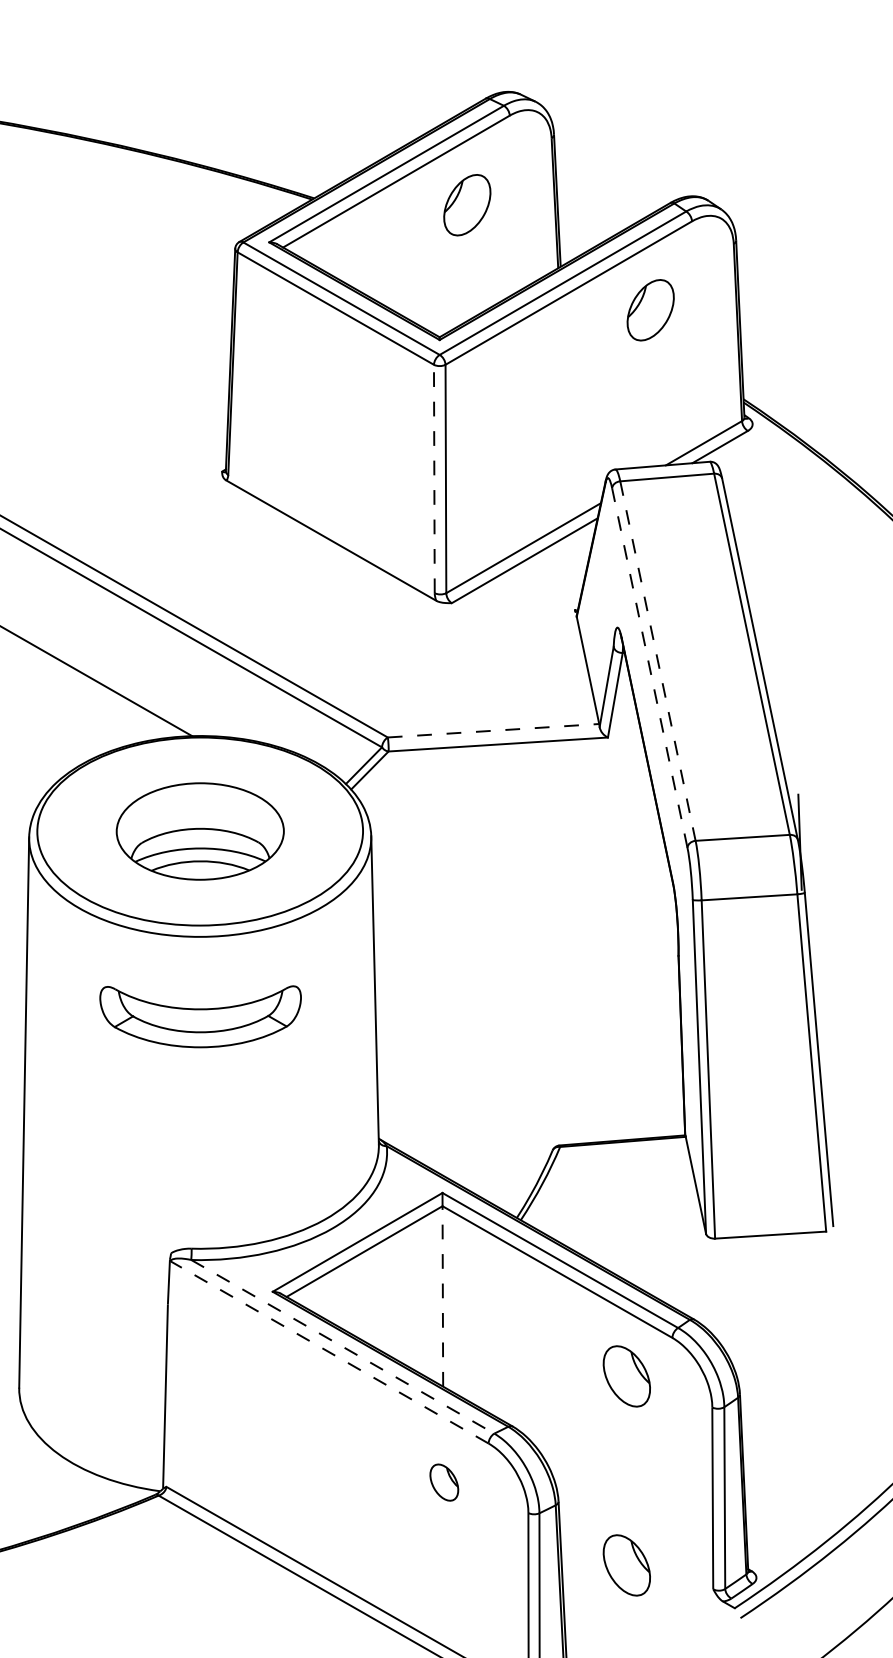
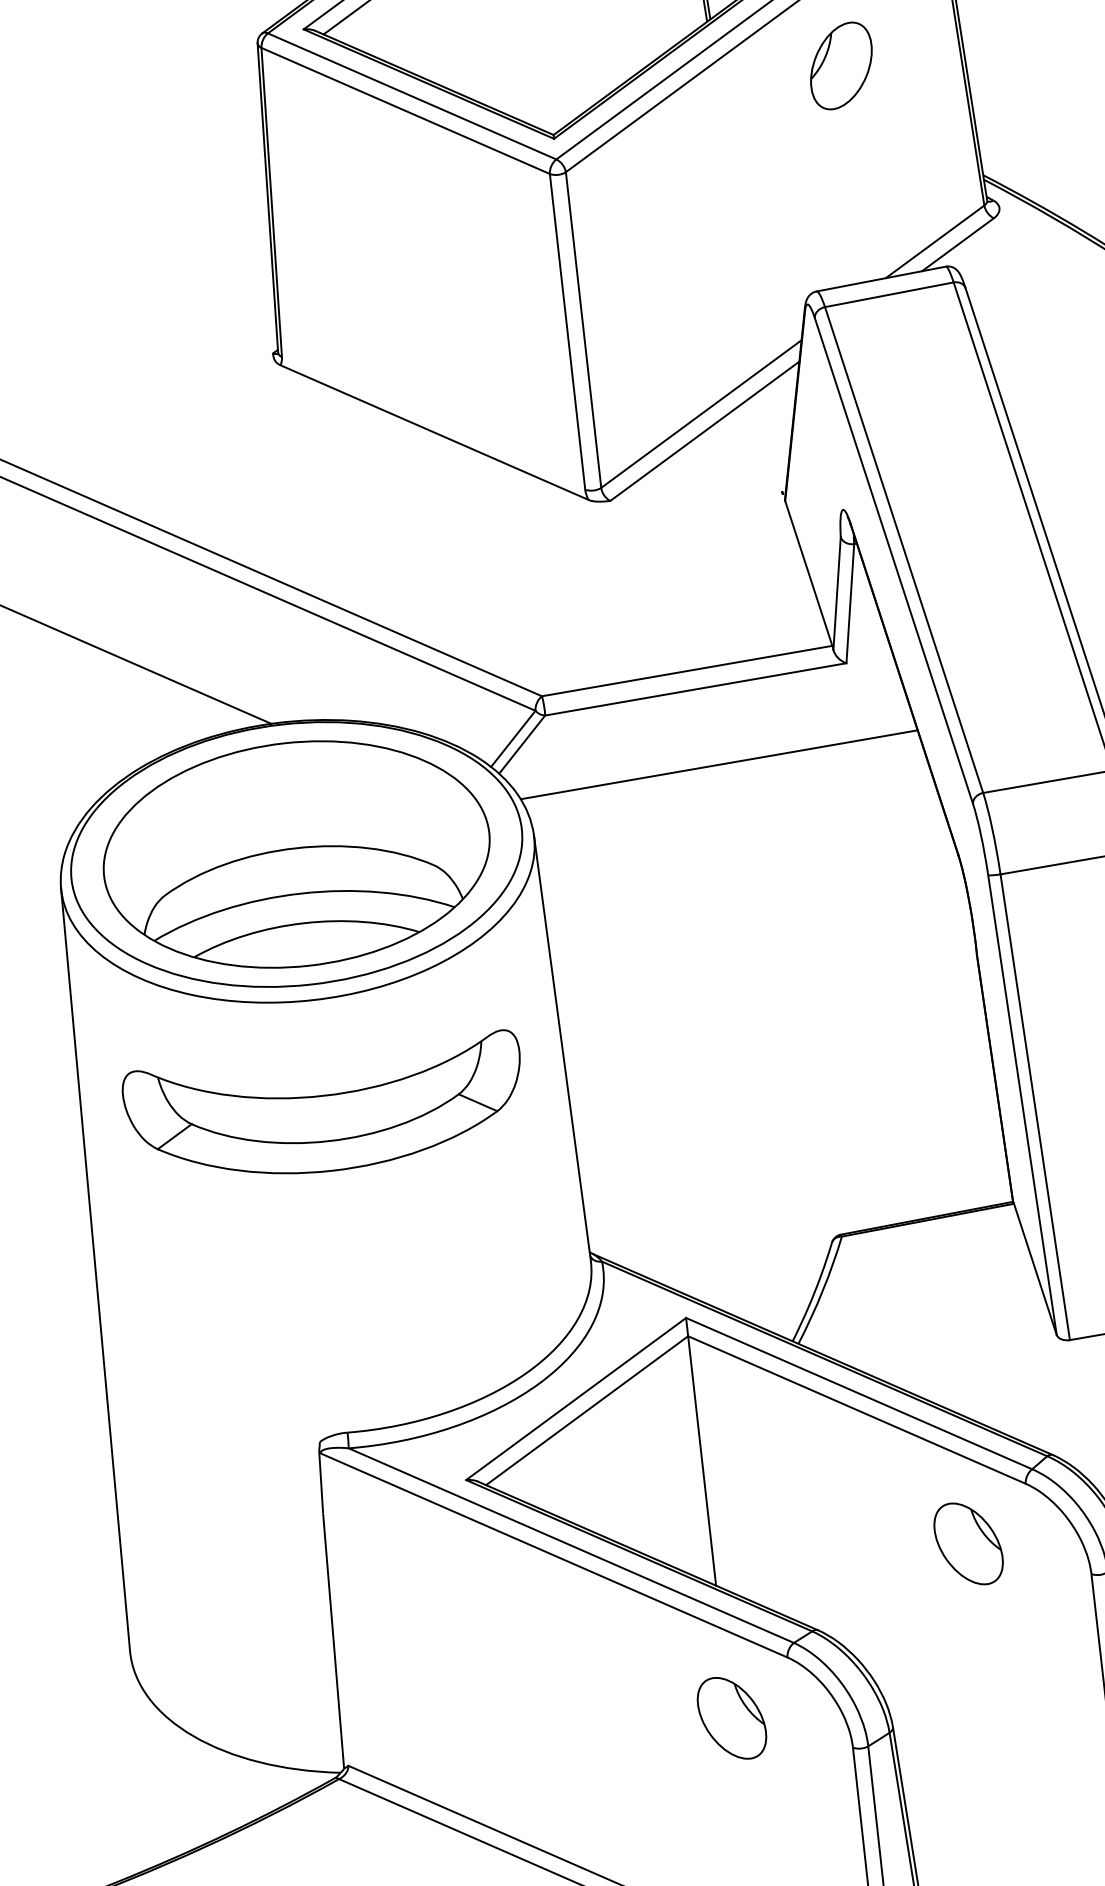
line: (434, 478) -> (567, 331), dashed -> solid
line: (657, 661) -> (903, 550), dashed -> solid
line: (649, 668) -> (893, 561), dashed -> solid
line: (493, 730) -> (687, 670), dashed -> solid
line: (508, 800) -> (718, 765), added
part: (200, 831) -> (297, 854), size x1.67
part: (200, 1016) -> (324, 1110), size x1.43
line: (442, 1295) -> (701, 1459), dashed -> solid
line: (342, 1346) -> (570, 1545), dashed -> solid
line: (329, 1352) -> (553, 1555), dashed -> solid
part: (444, 1482) -> (732, 1718), size x1.67
part: (626, 1565) -> (996, 1805), removed

